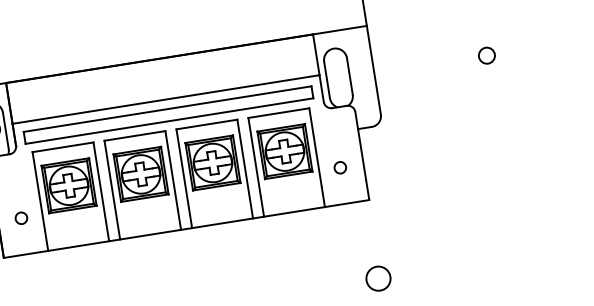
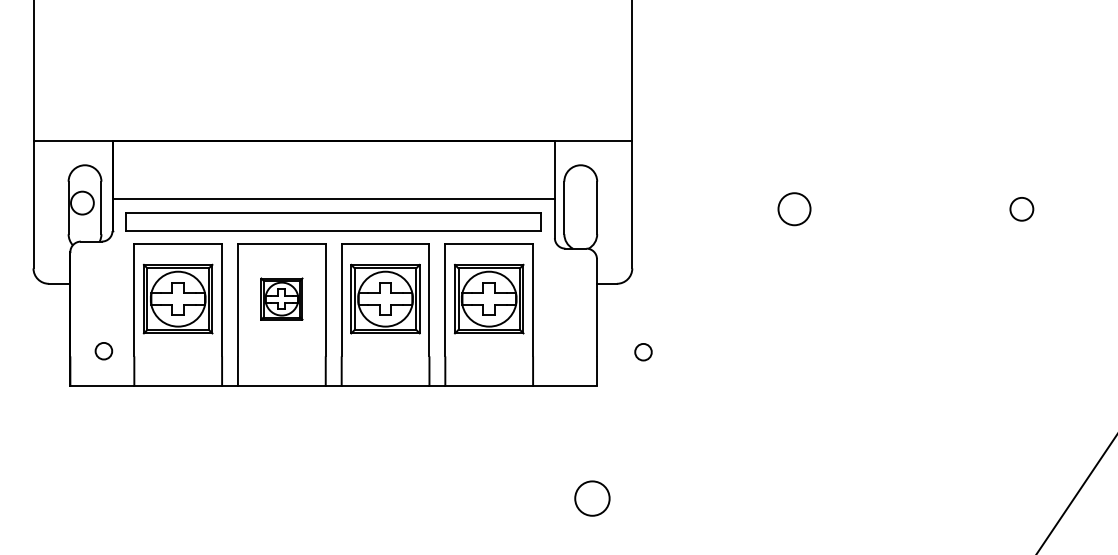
circle: (486, 55) -> (794, 209), size x1.4
circle: (340, 167) -> (643, 352), moved
part: (140, 173) -> (281, 298), size x0.6
circle: (21, 218) -> (103, 351), moved

